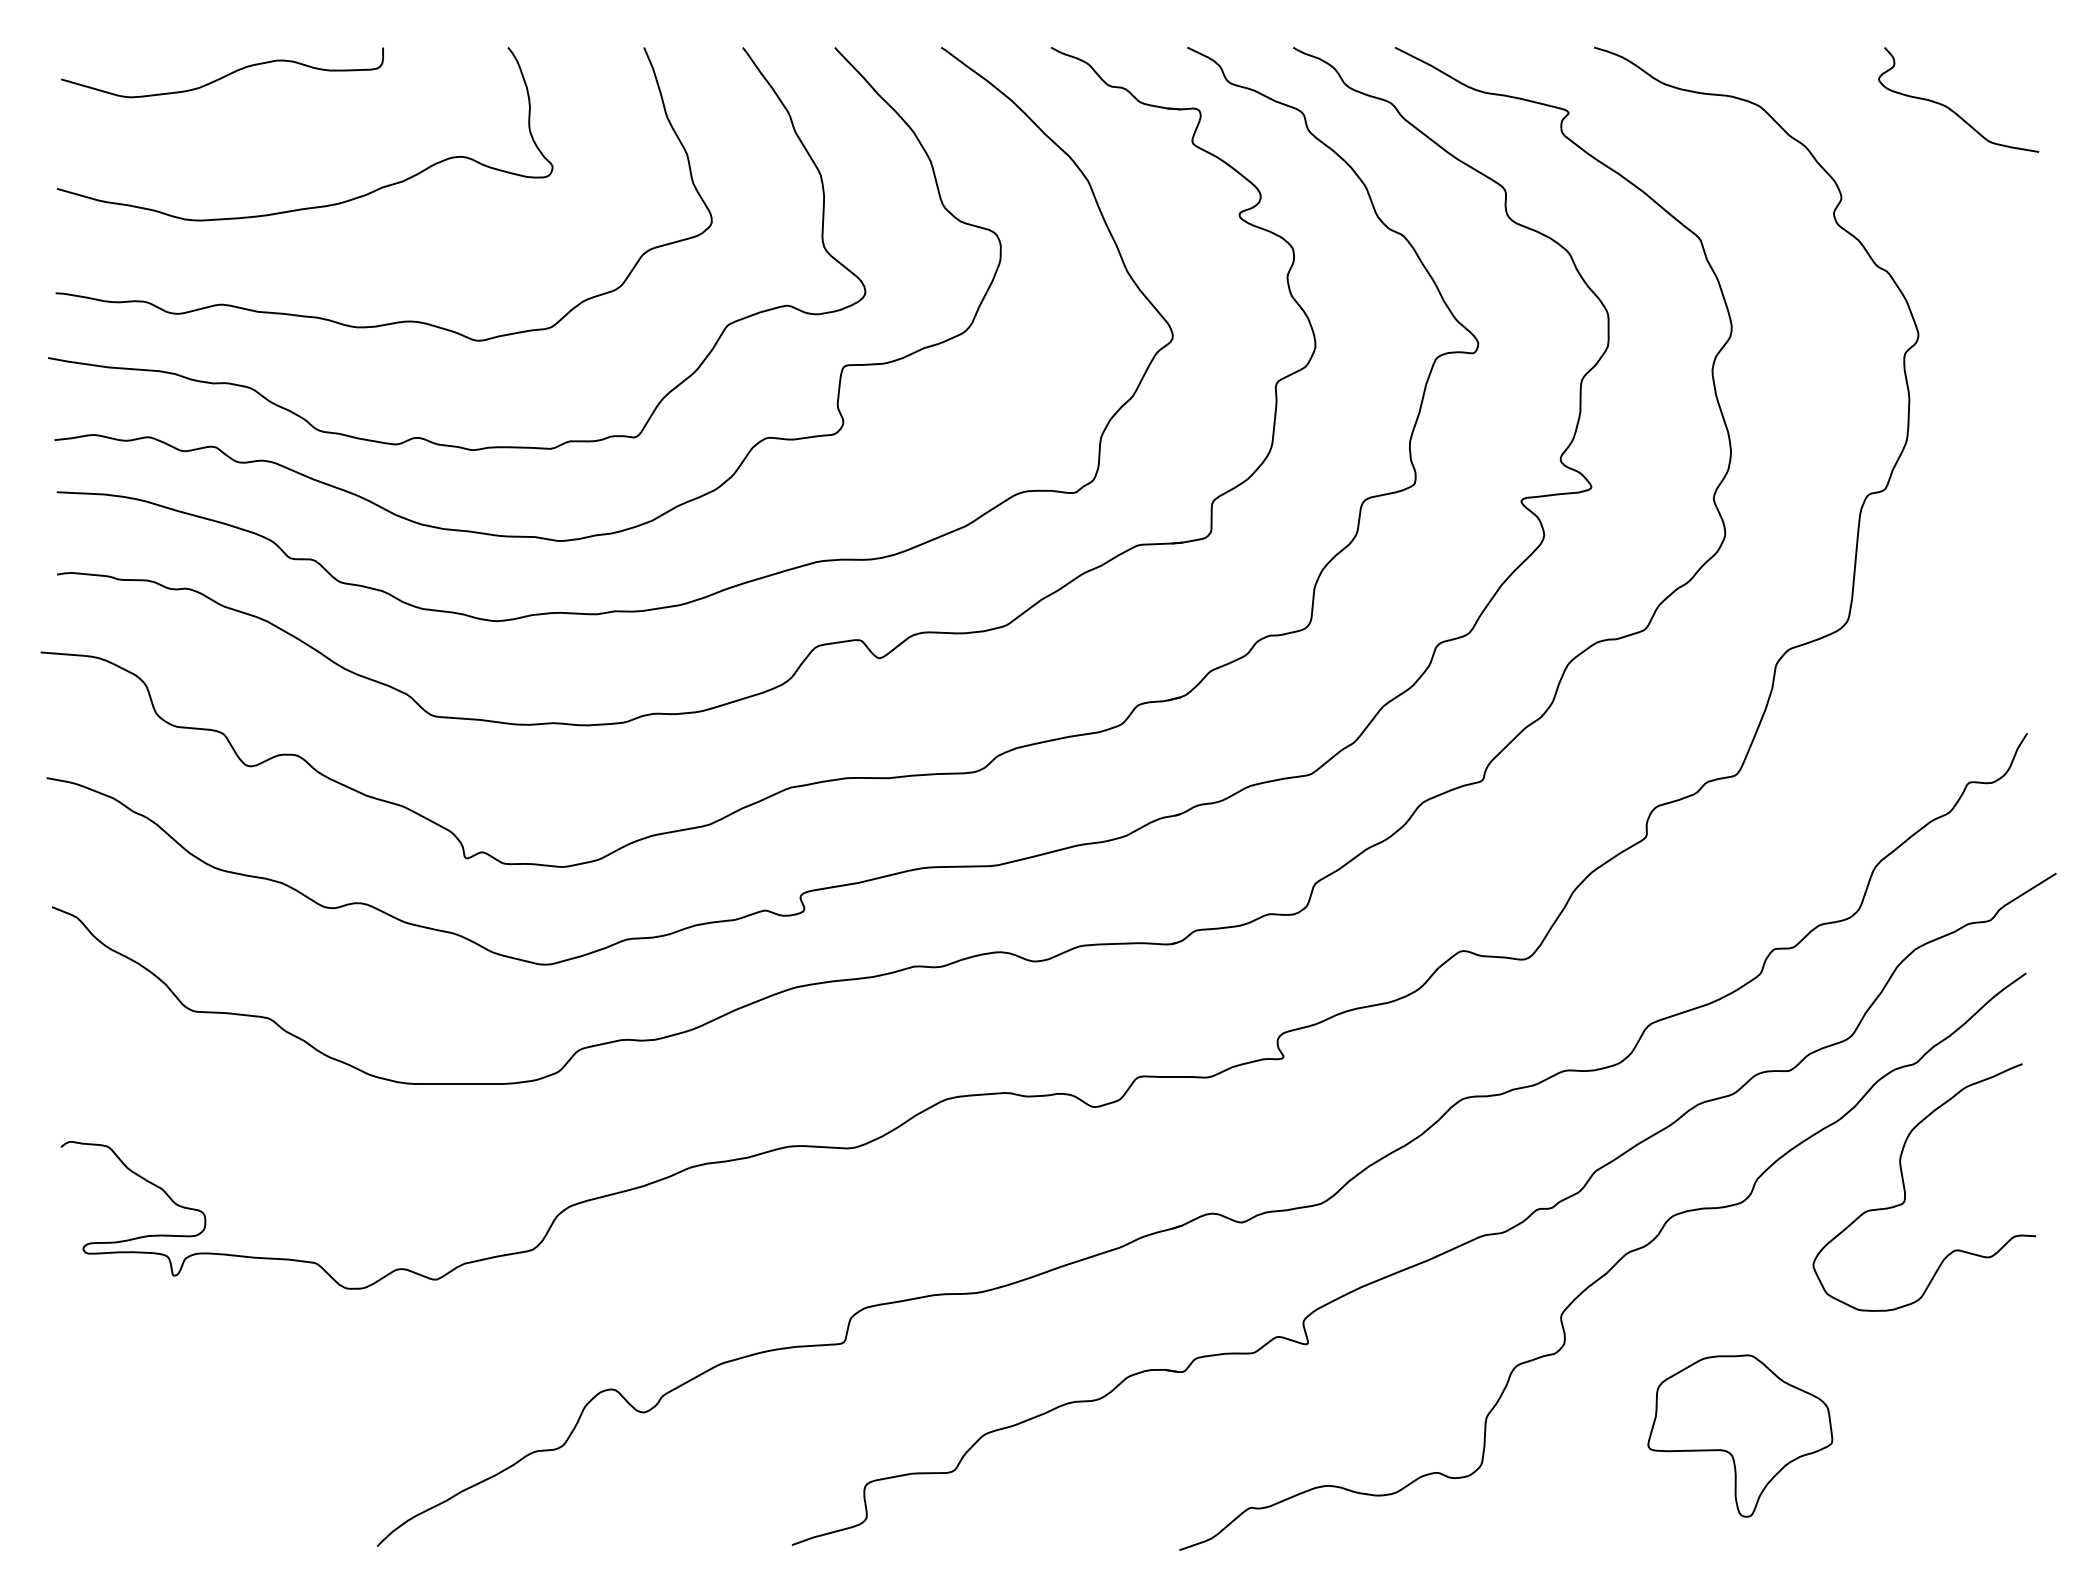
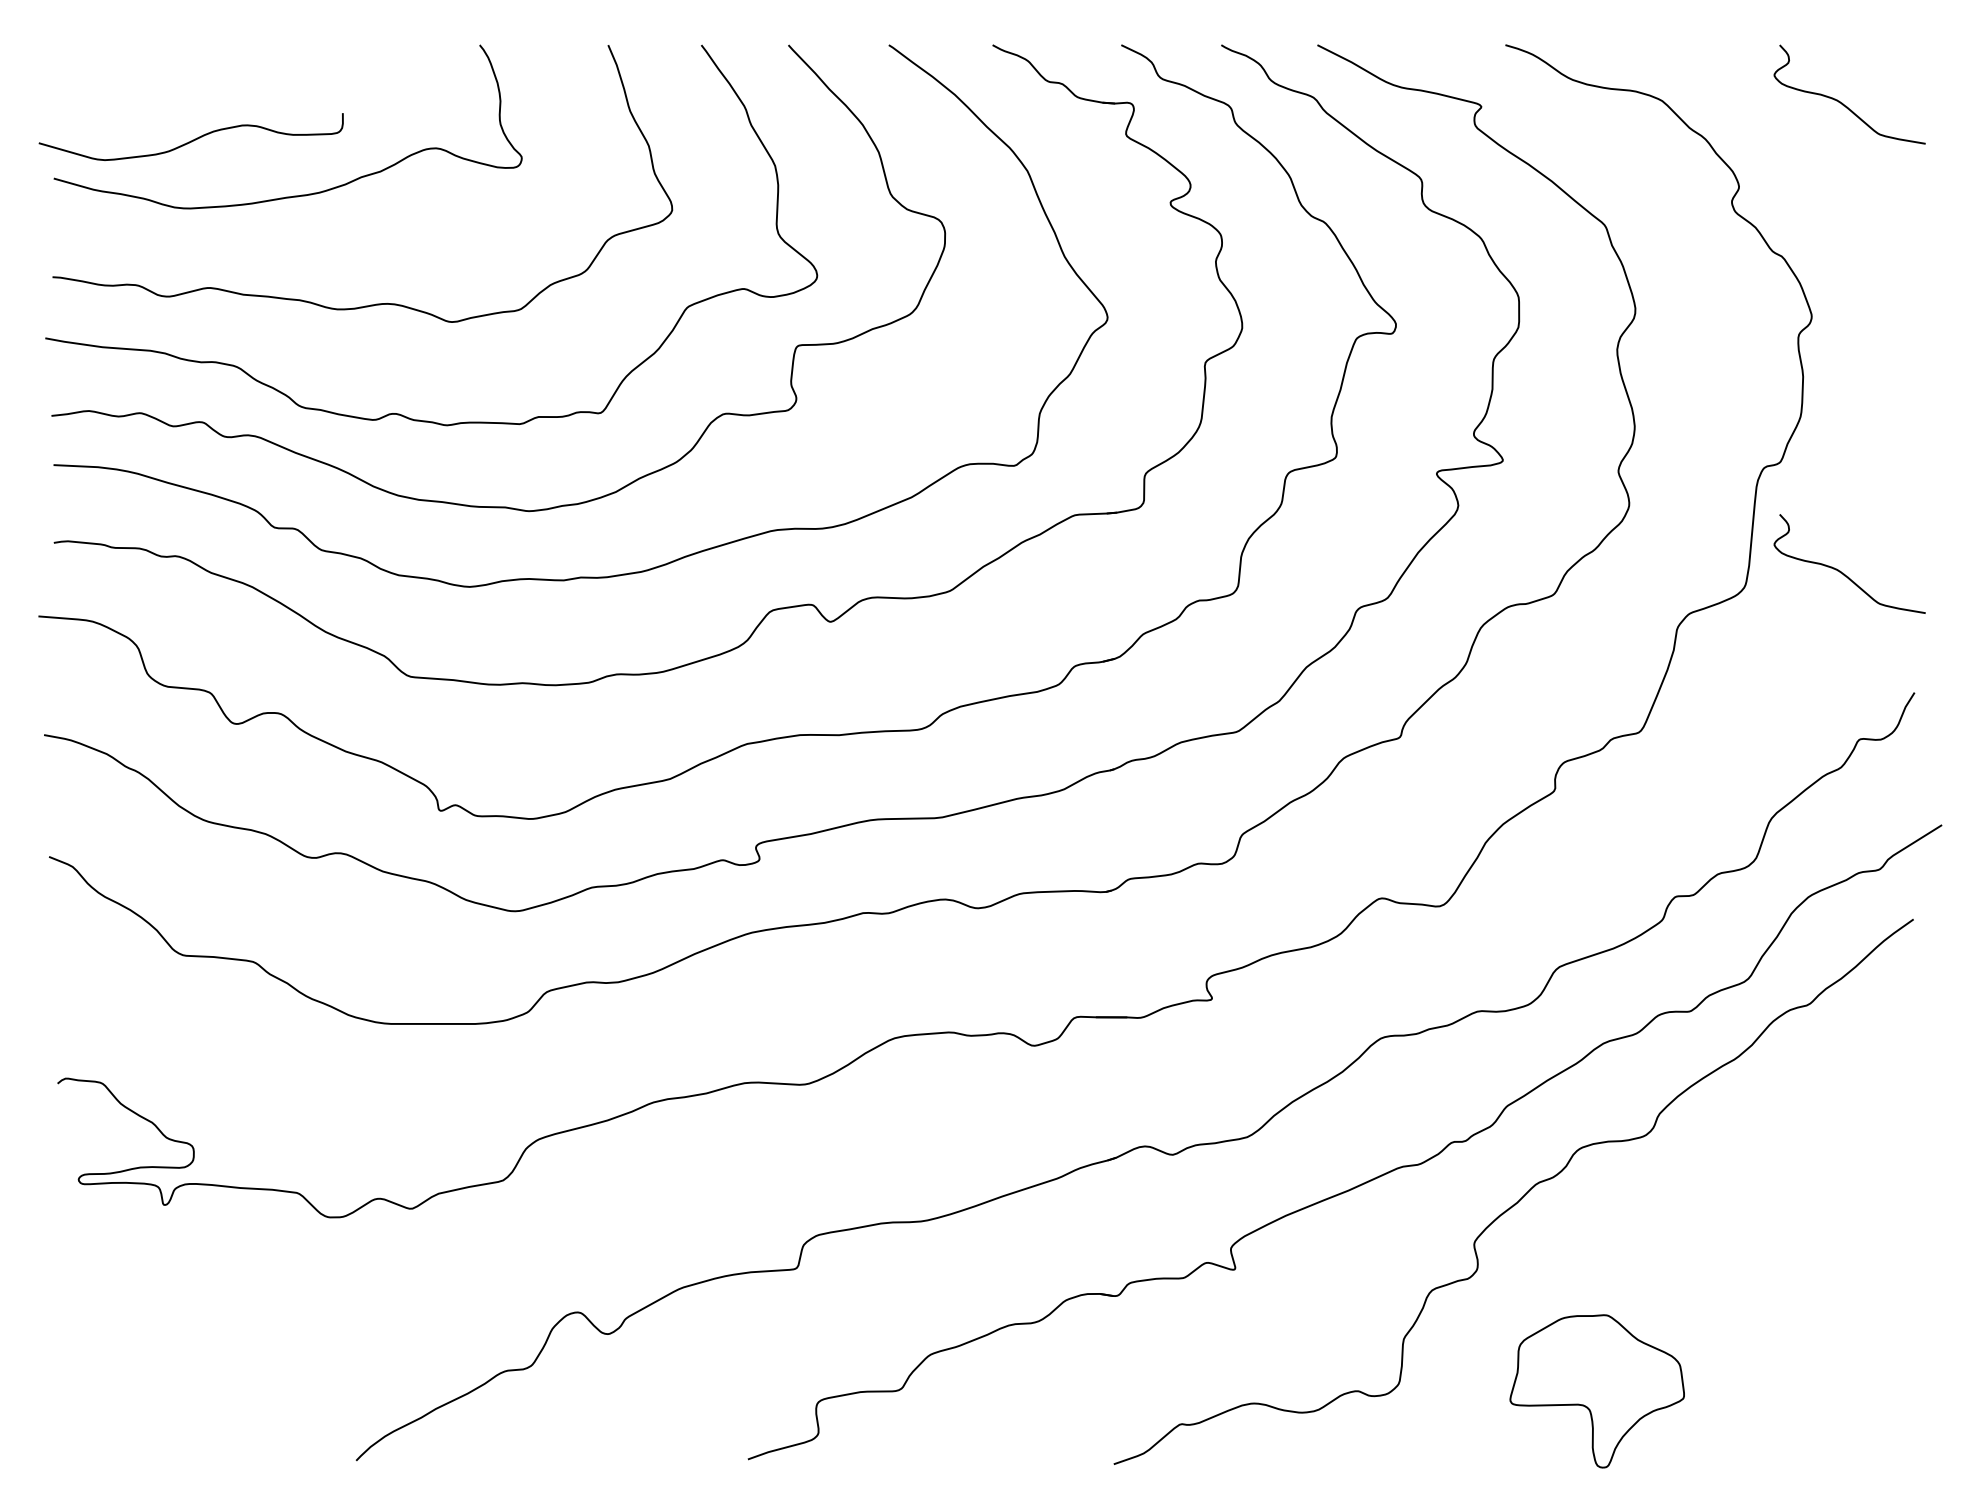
curve: (224, 75) -> (193, 139), moved
curve: (1952, 606) -> (1843, 573), added
curve: (1905, 1187) -> (1799, 1121), removed
part: (1740, 1435) -> (1597, 1390), moved

